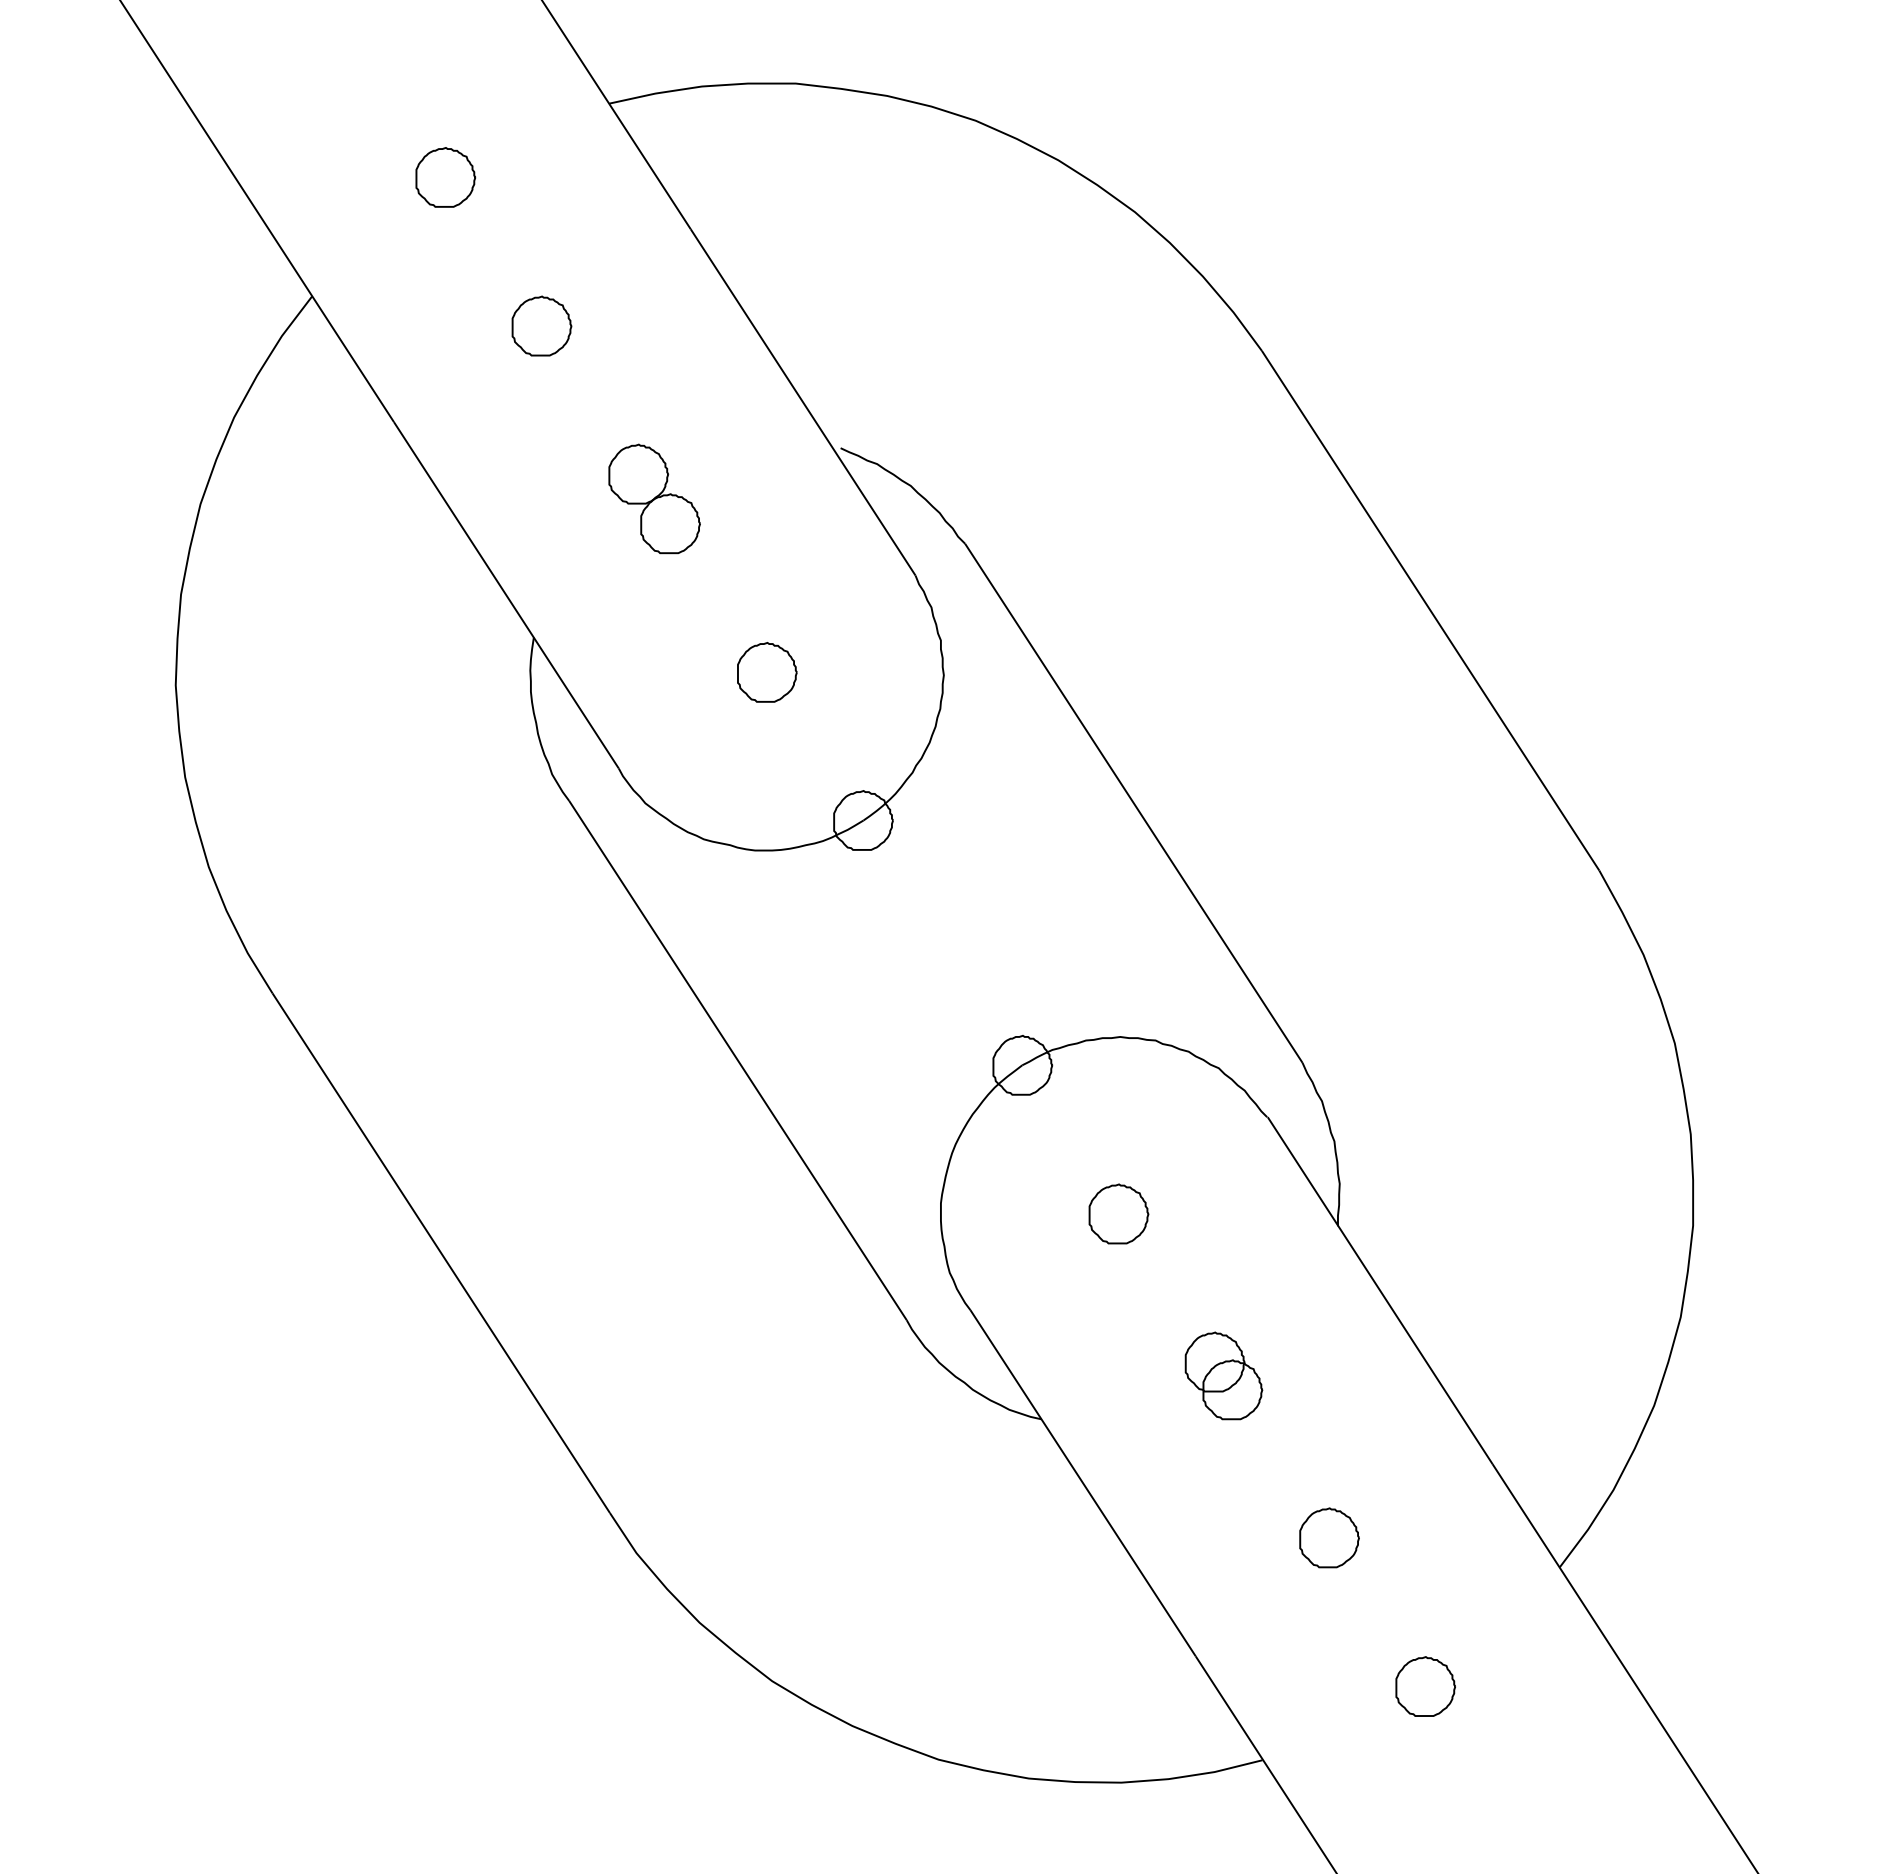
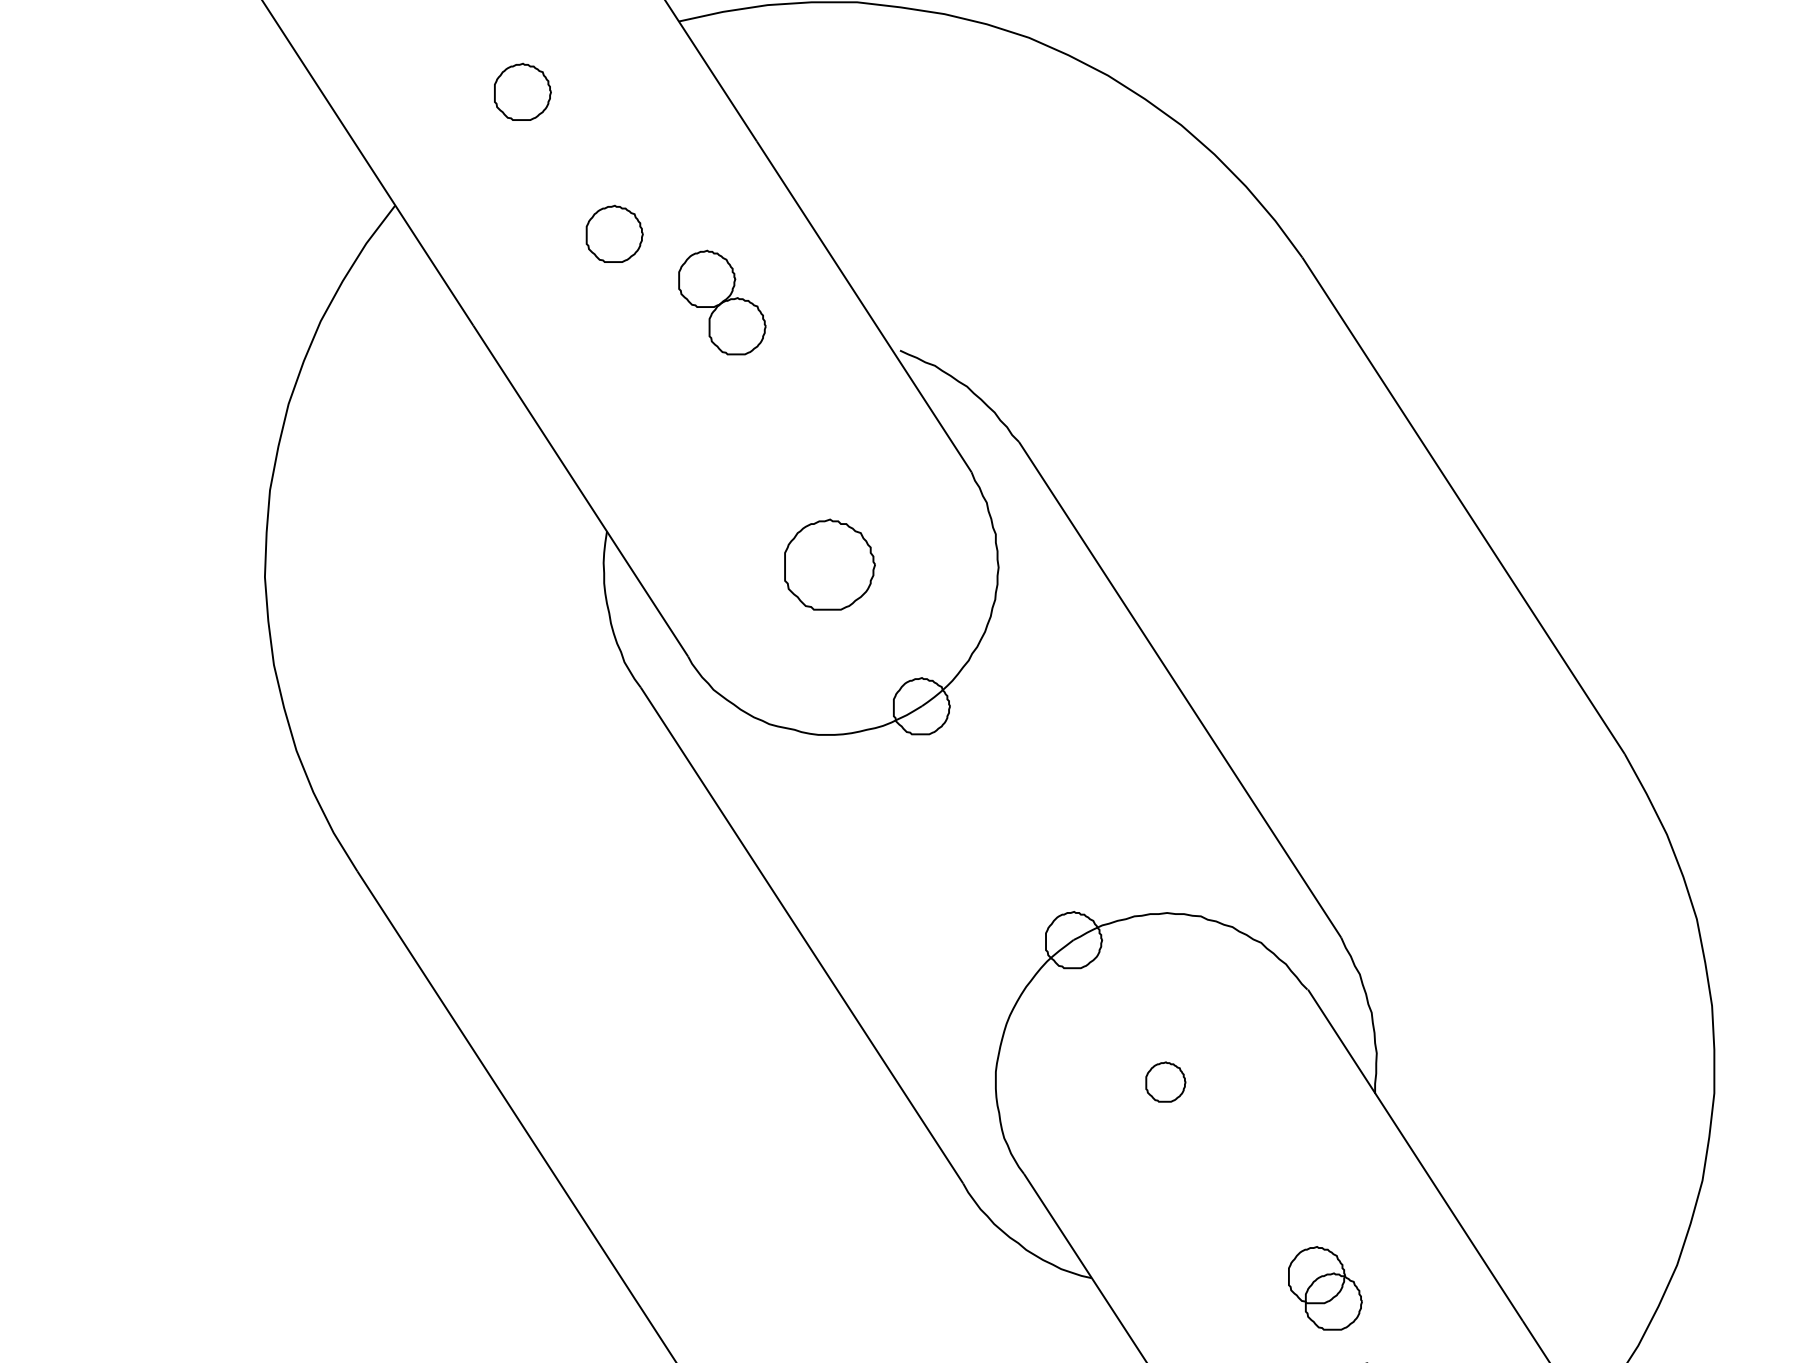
part: (654, 498) -> (722, 302), moved
part: (767, 672) -> (830, 564), size x1.6
part: (1118, 1213) -> (1165, 1081), size x0.7
part: (1223, 1375) -> (1324, 1287), moved

